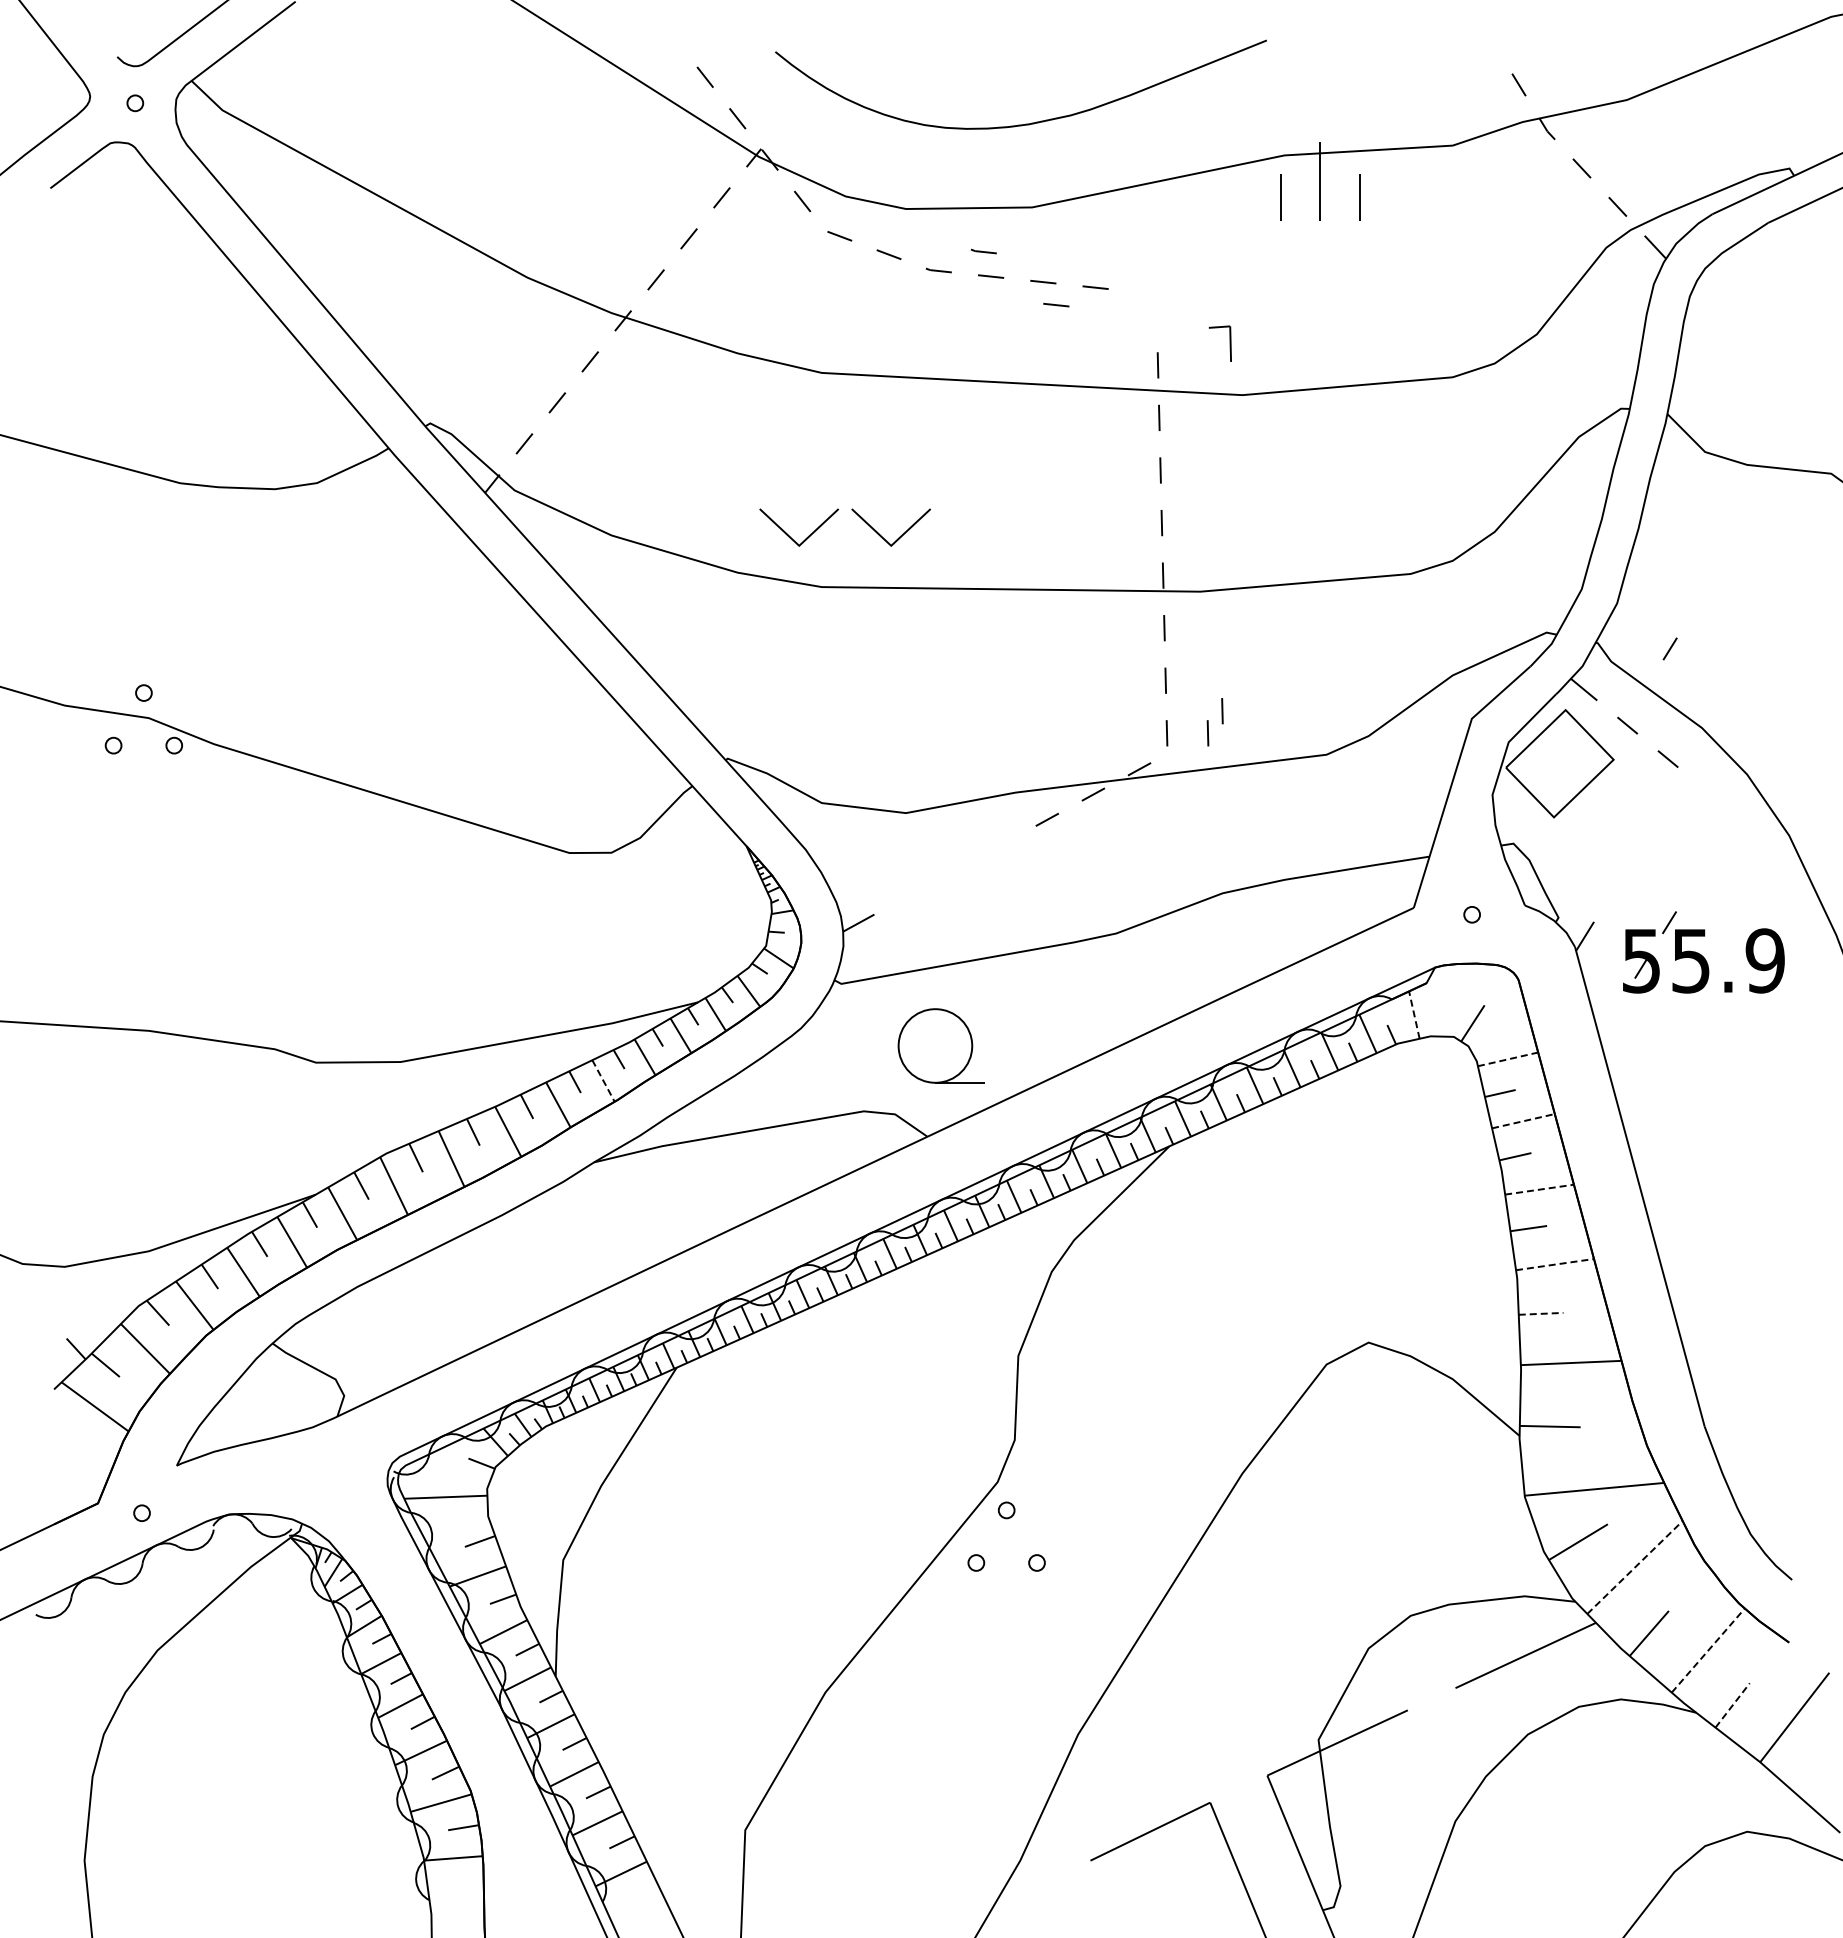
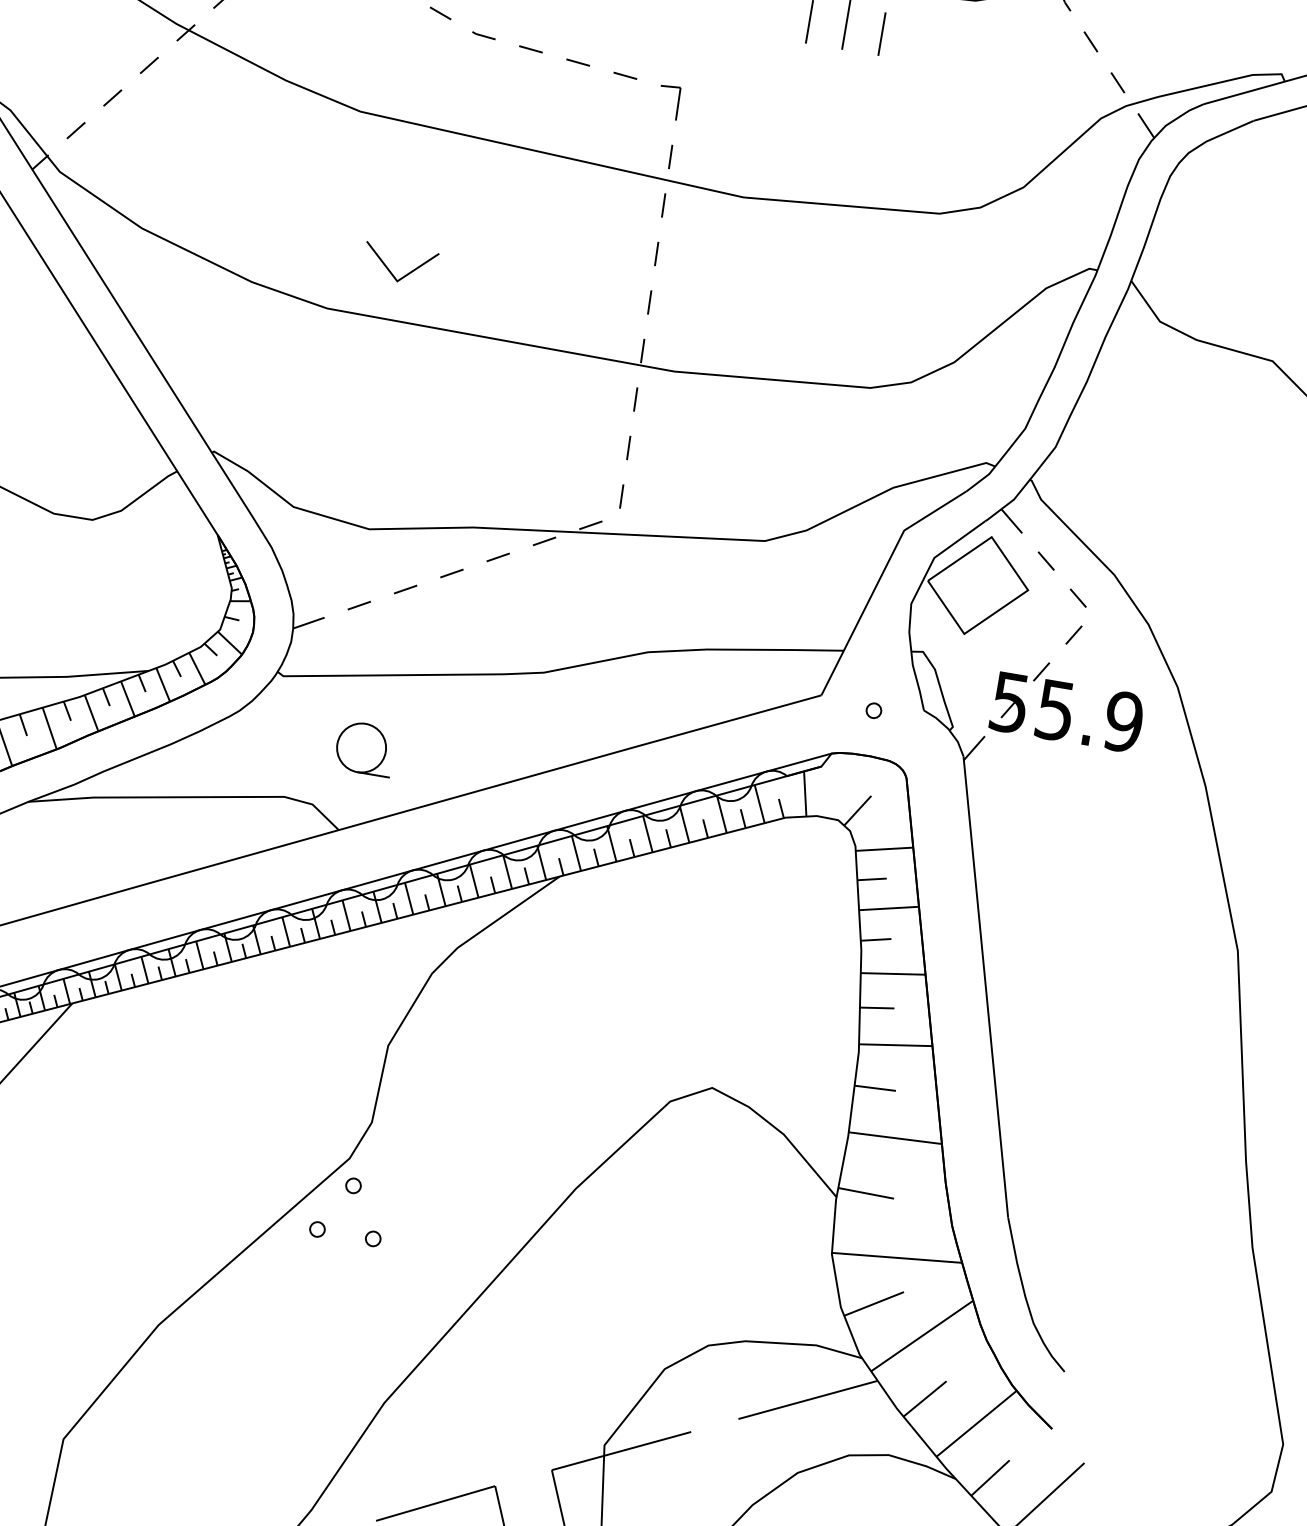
line: (983, 251) -> (527, 25), removed
line: (1056, 305) -> (586, 86), removed
part: (1229, 343) -> (677, 103), moved
part: (789, 535) -> (305, 256), removed
line: (1669, 648) -> (1073, 634), moved
line: (1222, 711) -> (676, 485), removed
line: (1207, 733) -> (658, 503), removed
line: (1000, 844) -> (451, 572), added
line: (954, 870) -> (405, 589), added
line: (908, 895) -> (358, 605), added
part: (1703, 952) -> (1068, 704), moved
line: (1414, 1014) -> (805, 793), dashed -> solid
part: (940, 1045) -> (364, 748), size x0.71
line: (1508, 1059) -> (884, 849), dashed -> solid
line: (603, 1081) -> (49, 728), dashed -> solid
line: (1523, 1121) -> (889, 908), dashed -> solid
line: (1539, 1189) -> (893, 973), dashed -> solid
line: (1555, 1264) -> (896, 1045), dashed -> solid
line: (1541, 1313) -> (875, 1088), dashed -> solid
line: (1635, 1567) -> (922, 1336), dashed -> solid
line: (1708, 1650) -> (976, 1423), dashed -> solid
line: (1732, 1705) -> (990, 1478), dashed -> solid

